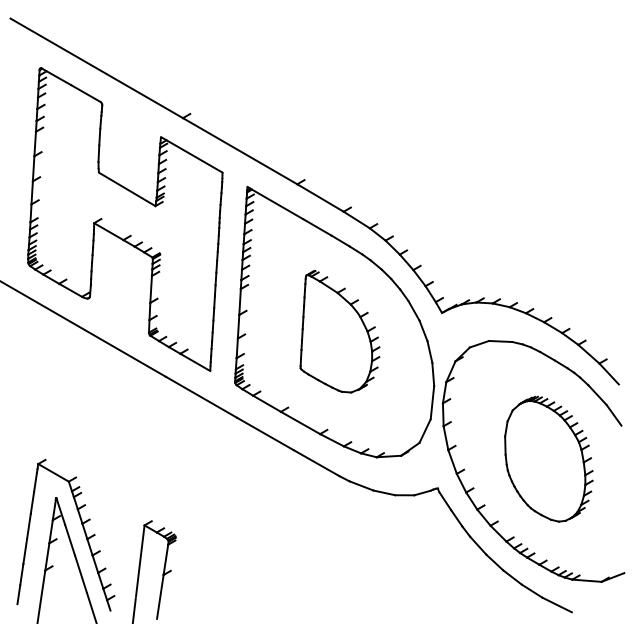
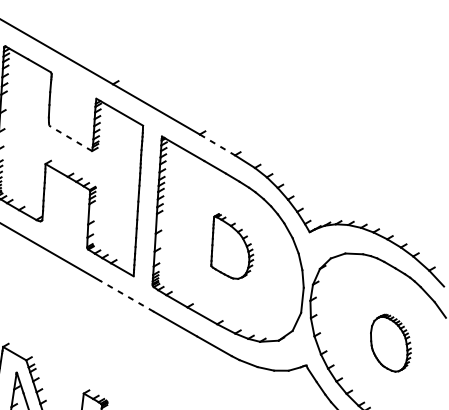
line: (127, 189) -> (70, 138), solid -> dashed
line: (320, 198) -> (217, 145), solid -> dashed
part: (339, 331) -> (231, 246), size x0.7
line: (201, 397) -> (127, 296), solid -> dashed
part: (548, 458) -> (390, 342), size x0.6

